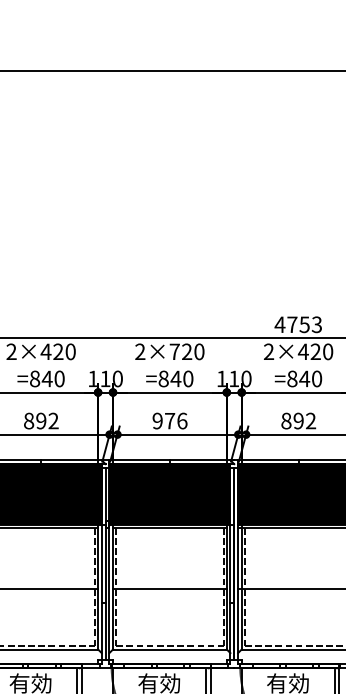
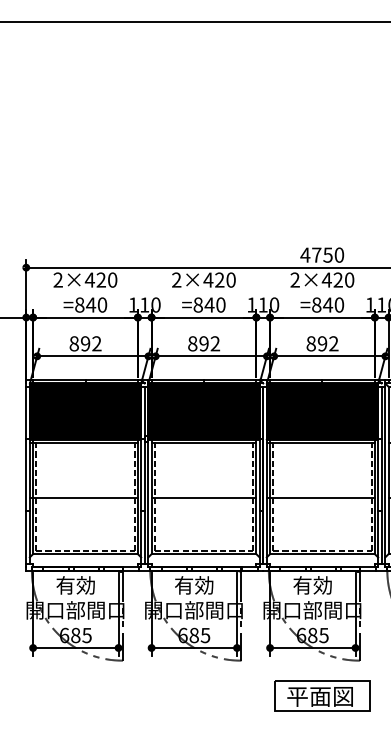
text: (317, 324) -> (339, 254), 4753 -> 4750
text: (174, 351) -> (208, 279), 2×720 -> 2×420
text: (170, 420) -> (204, 343), 976 -> 892

